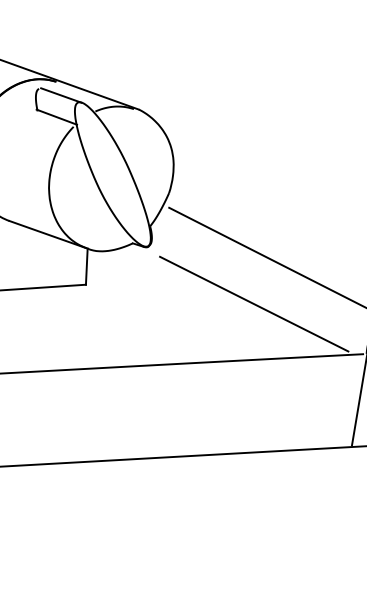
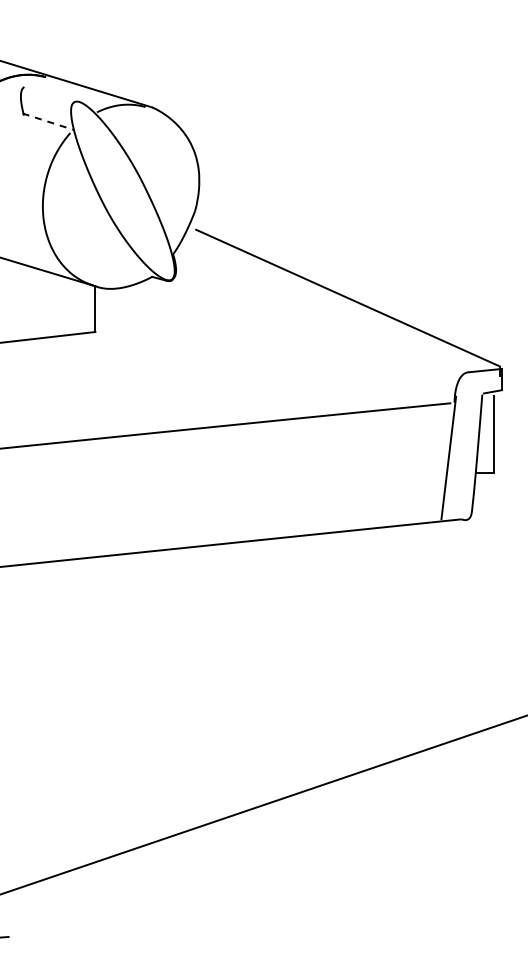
line: (60, 95) -> (52, 94), removed
line: (57, 116) -> (49, 121), solid -> dashed
line: (254, 304) -> (309, 346), removed

